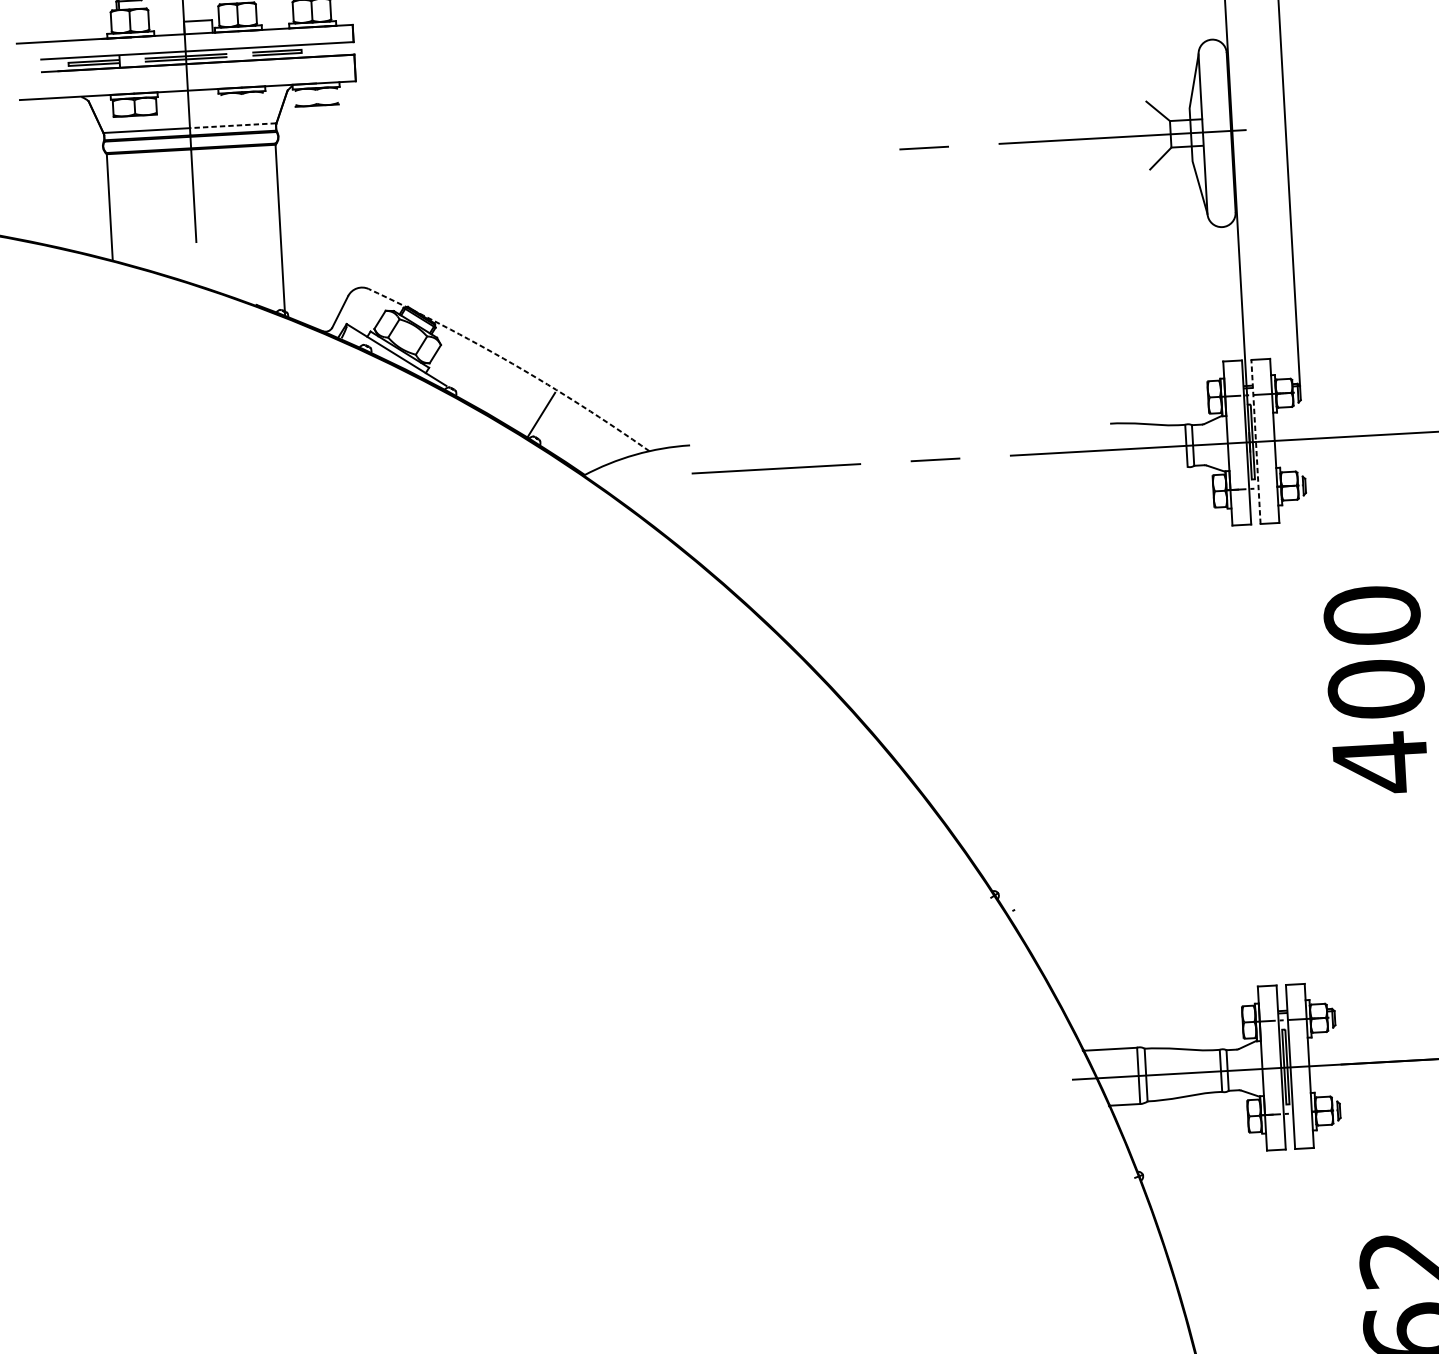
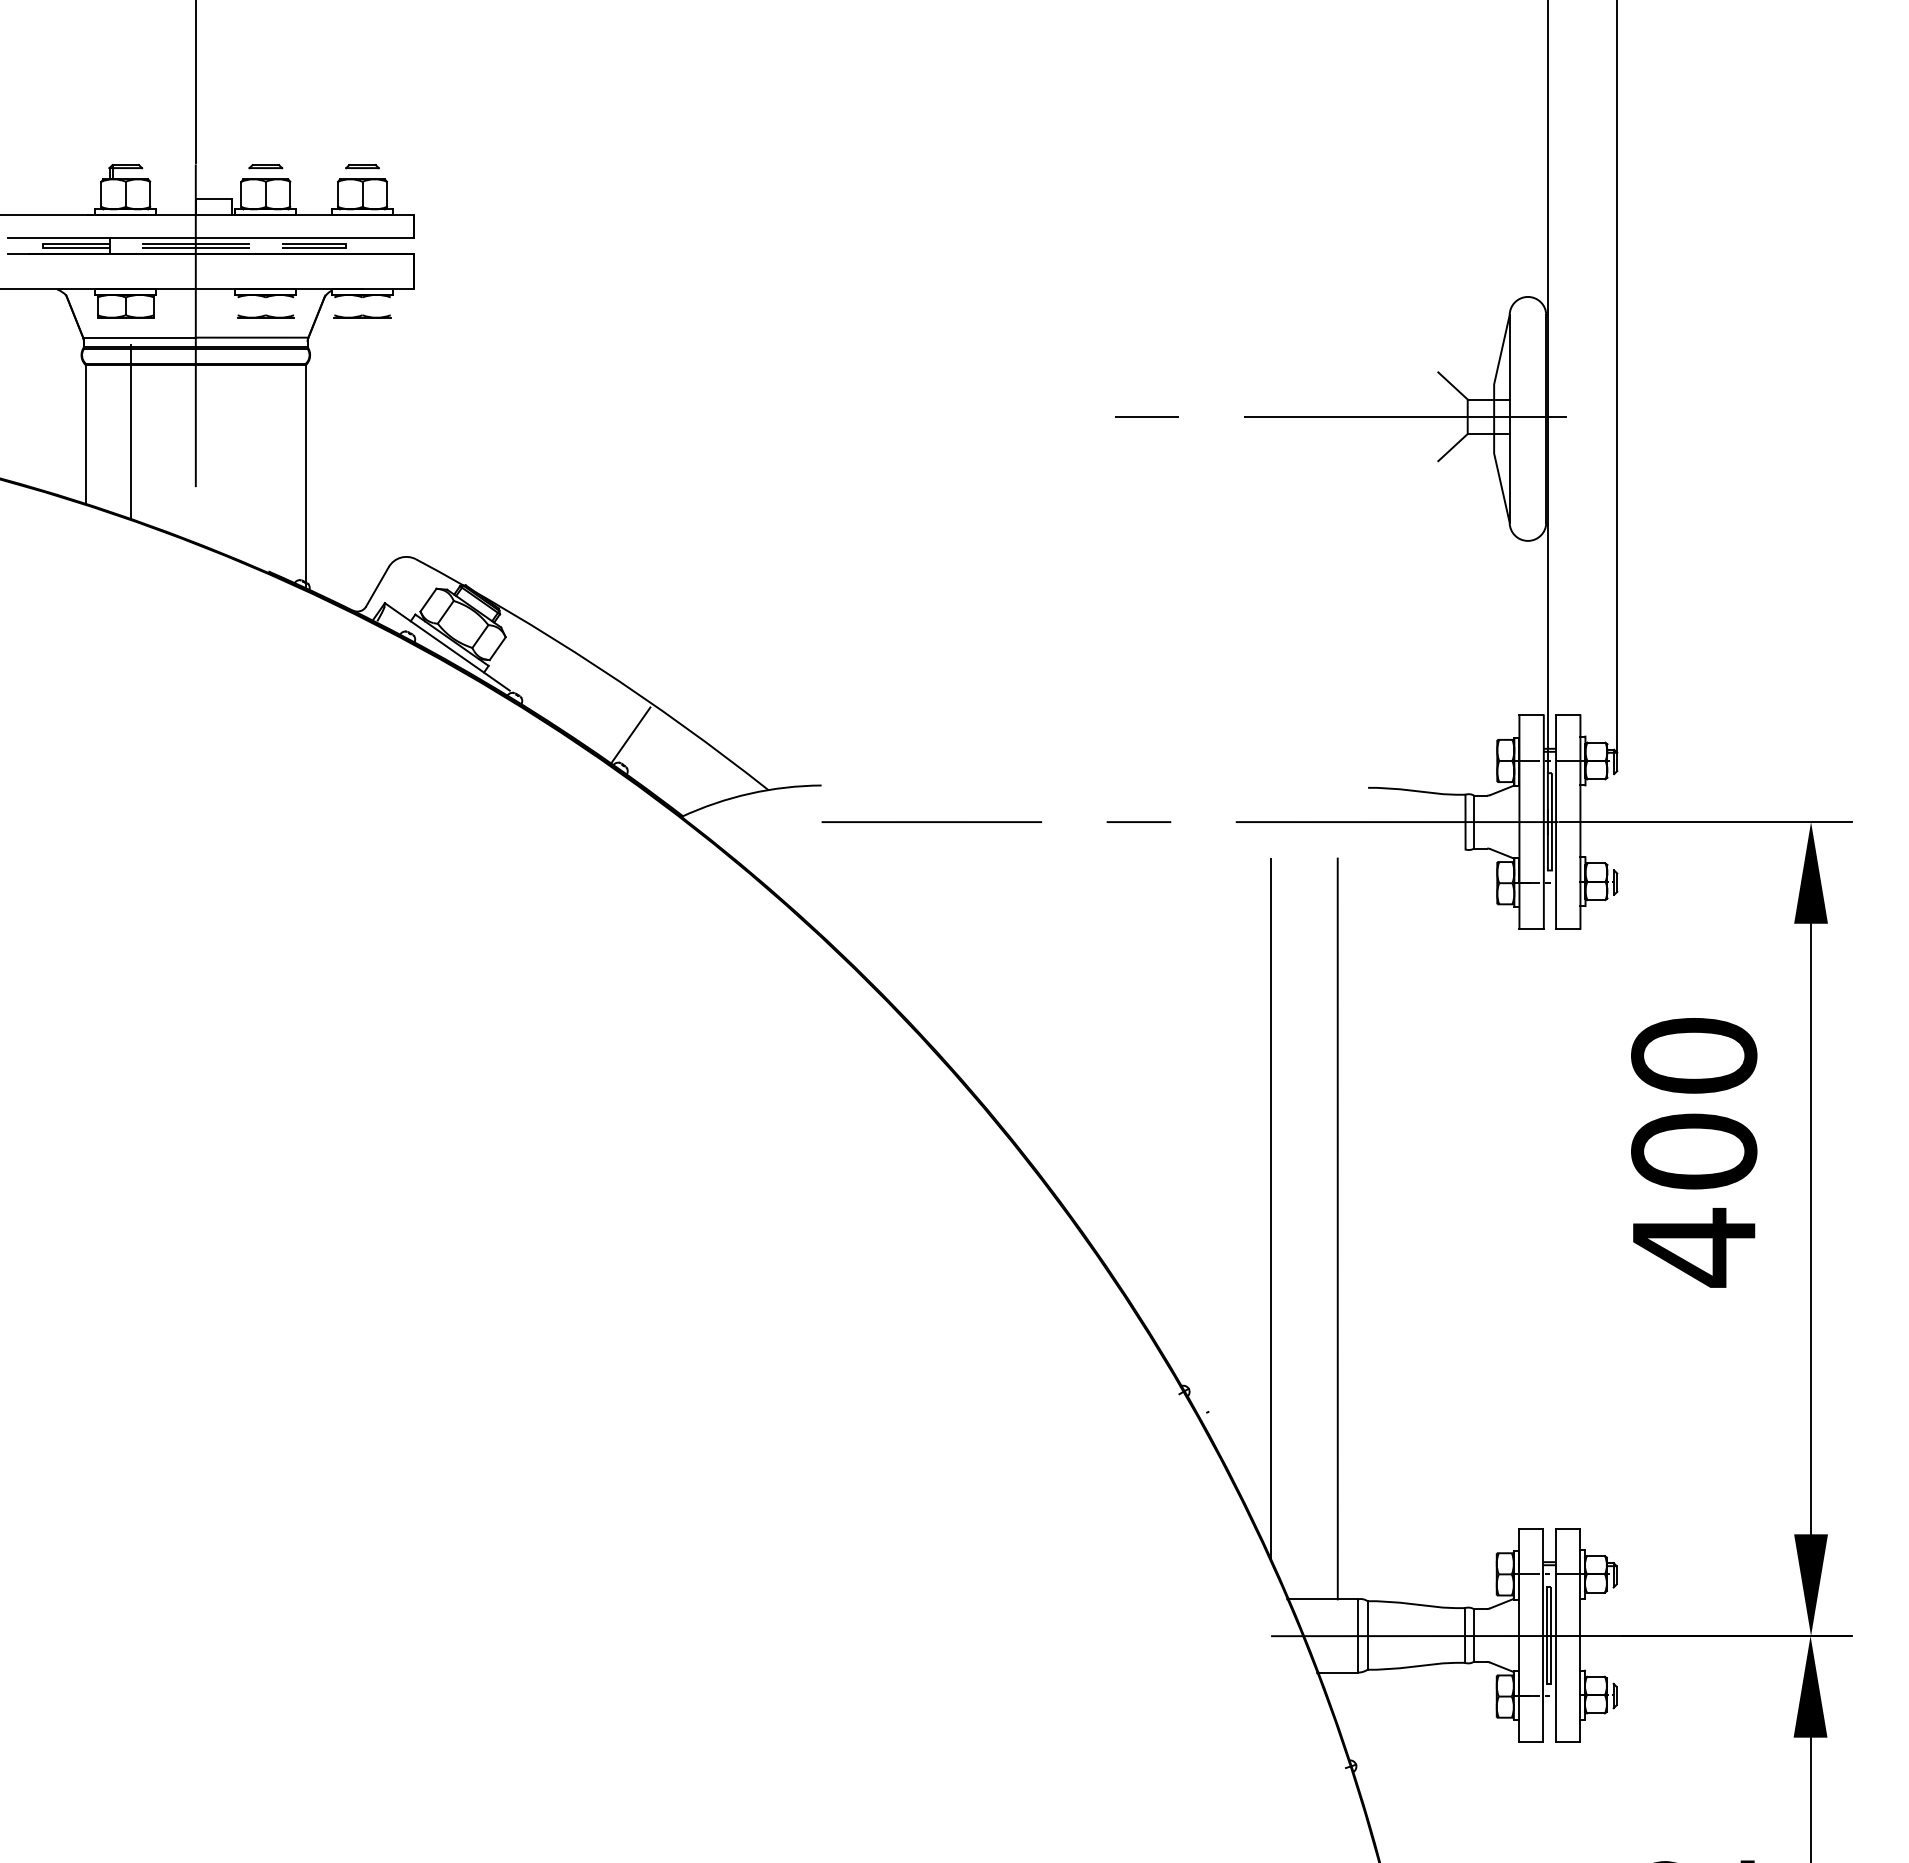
line: (242, 108) -> (265, 316), added
line: (232, 125) -> (251, 337), dashed -> solid
line: (143, 203) -> (130, 431), added
arc: (512, 363) -> (597, 666), dashed -> solid
line: (1256, 442) -> (1556, 822), dashed -> solid
line: (1053, 751) -> (1271, 1209), added
line: (1105, 763) -> (1337, 1228), added

